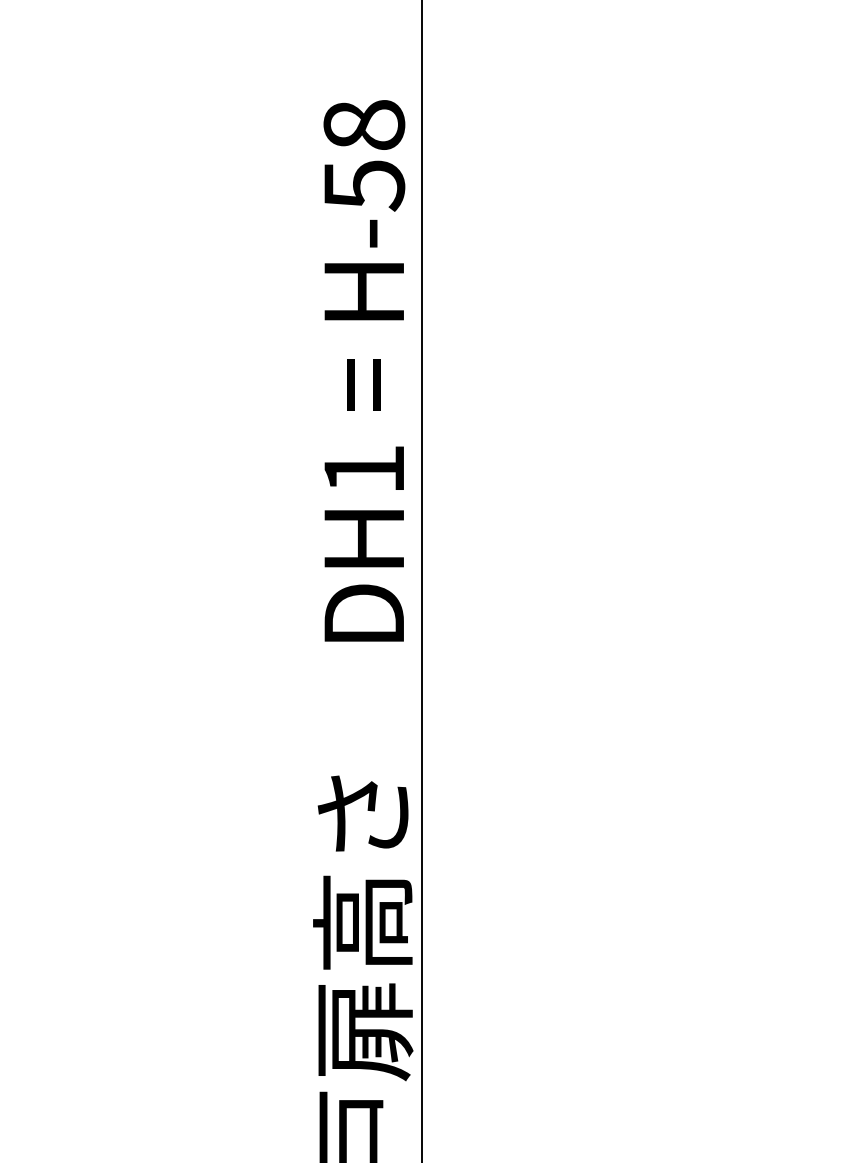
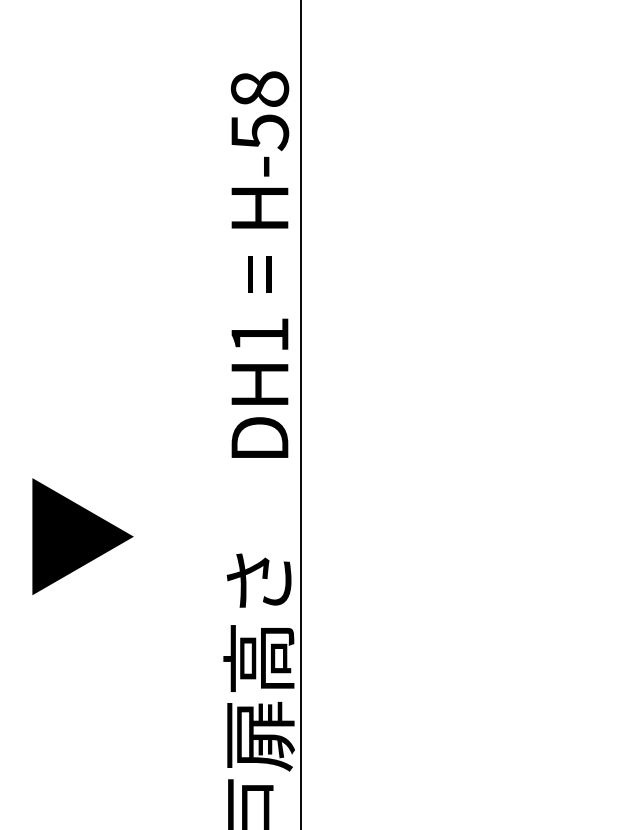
part: (116, 751) -> (83, 536), added

